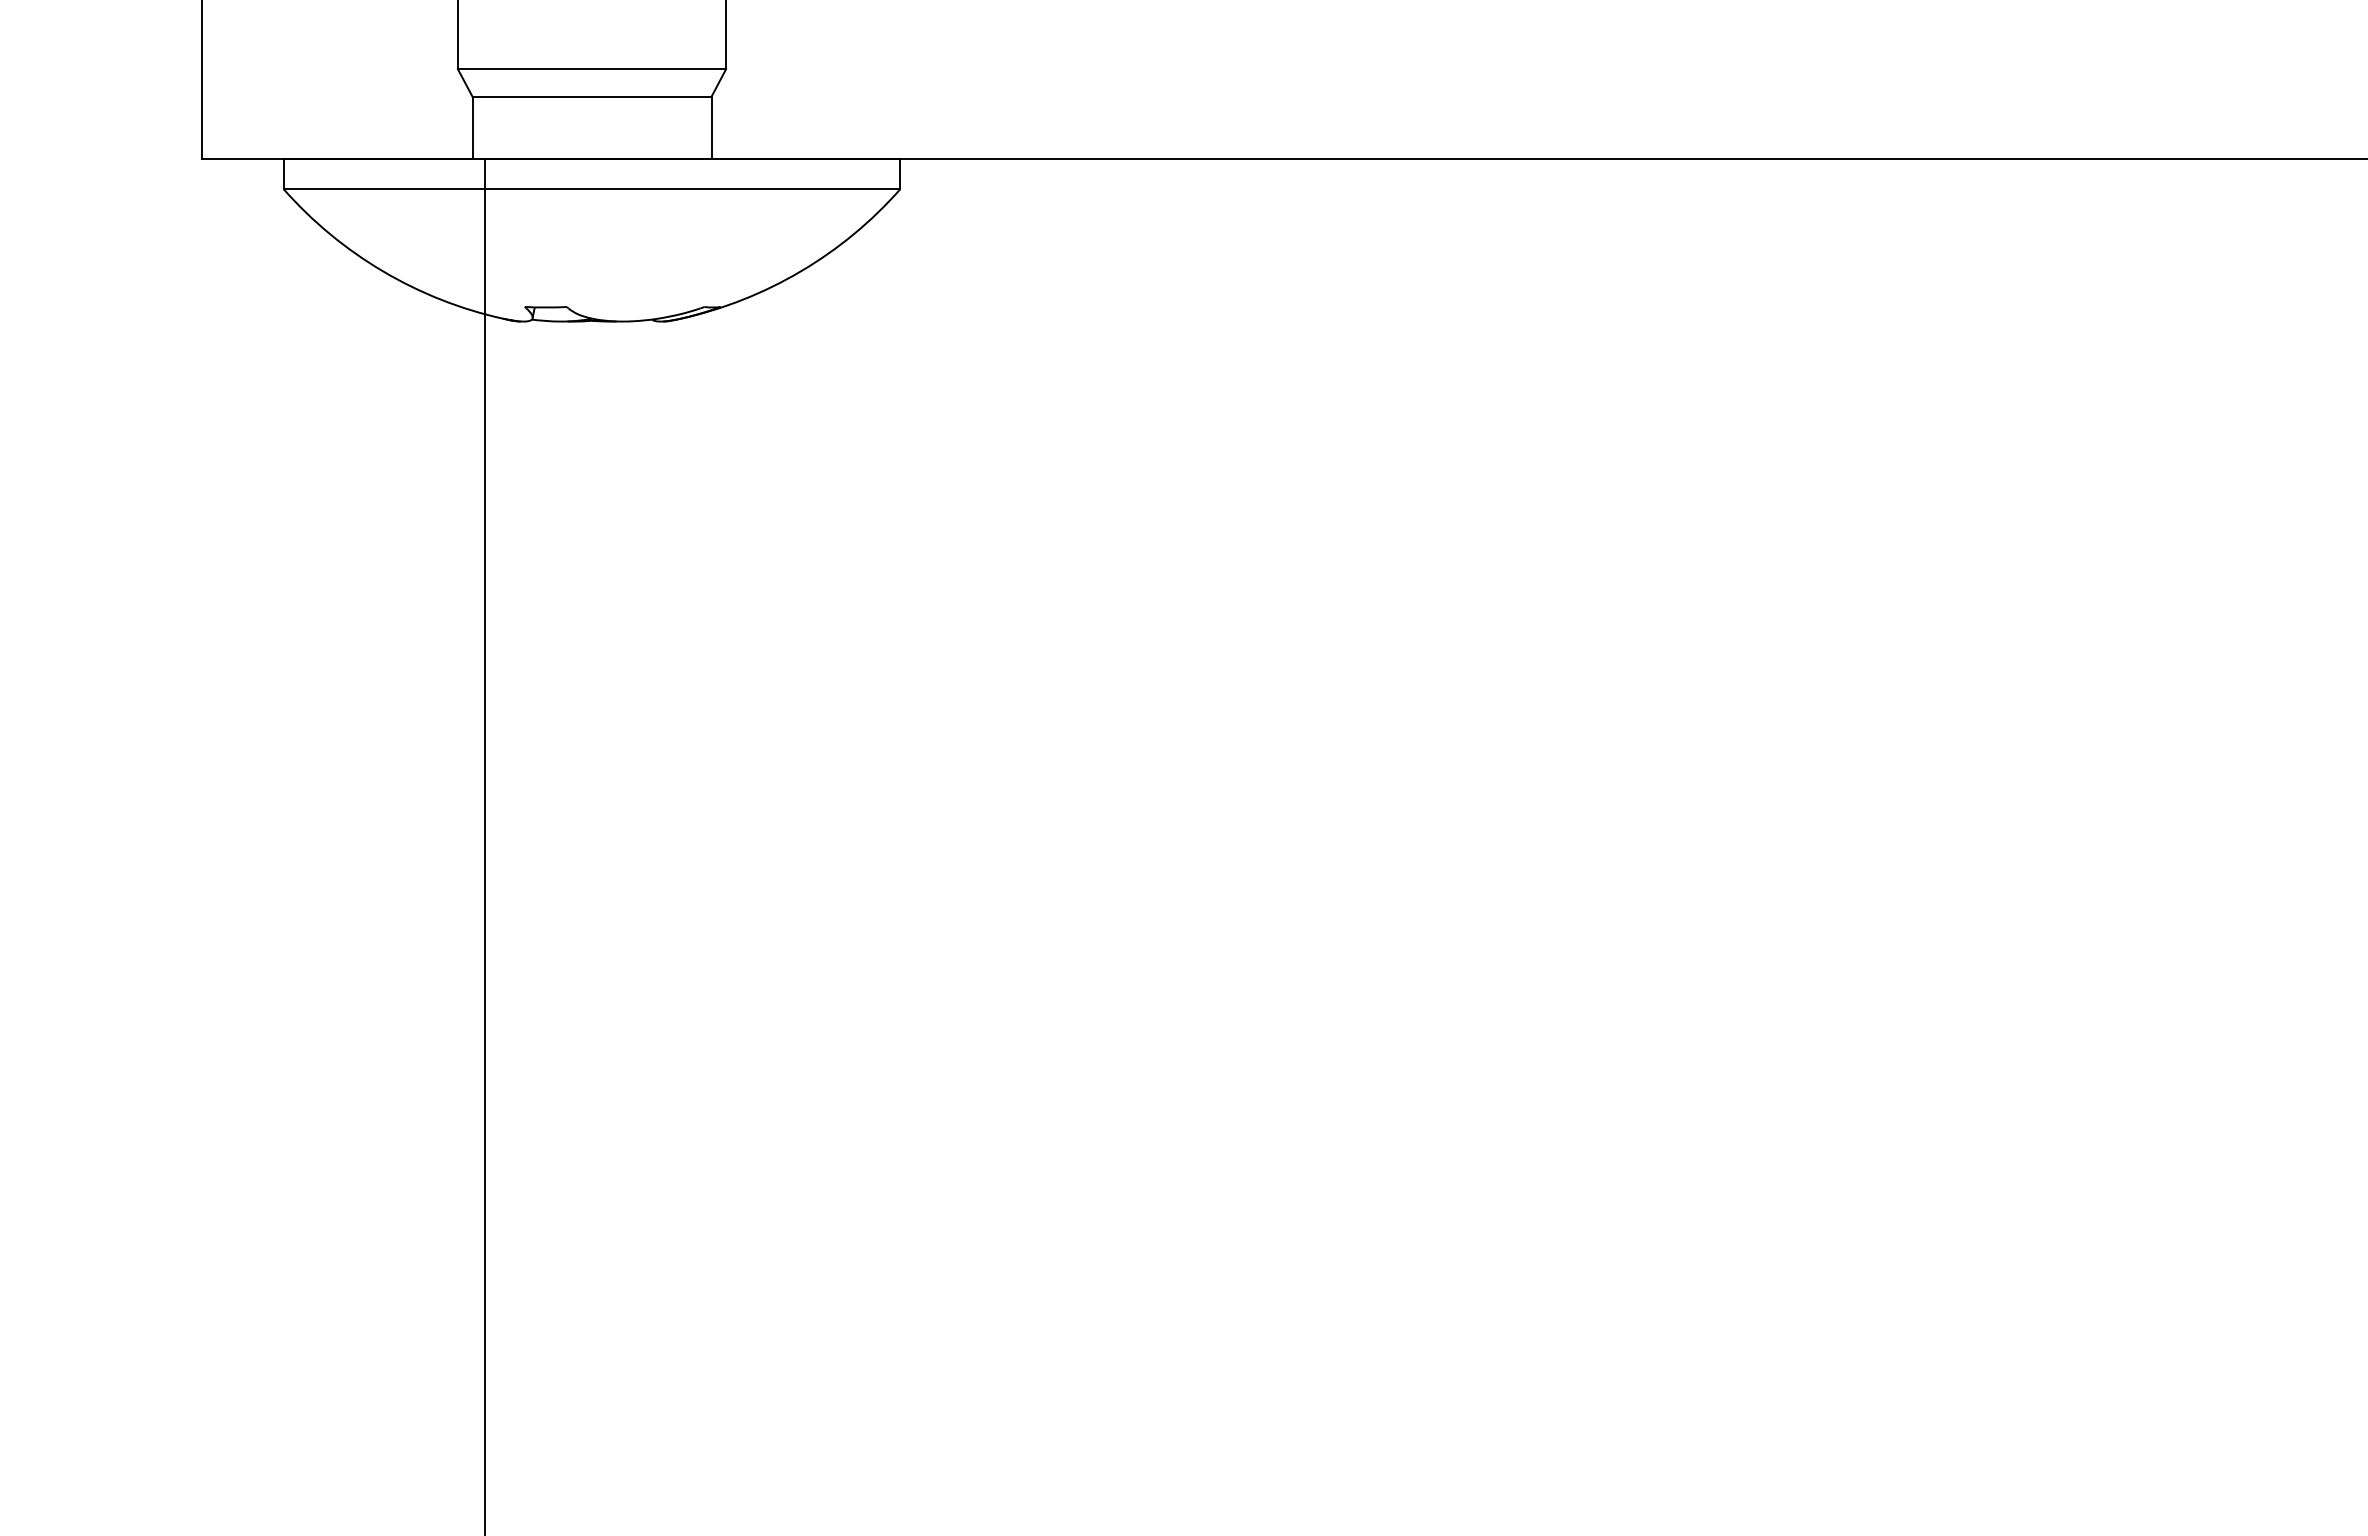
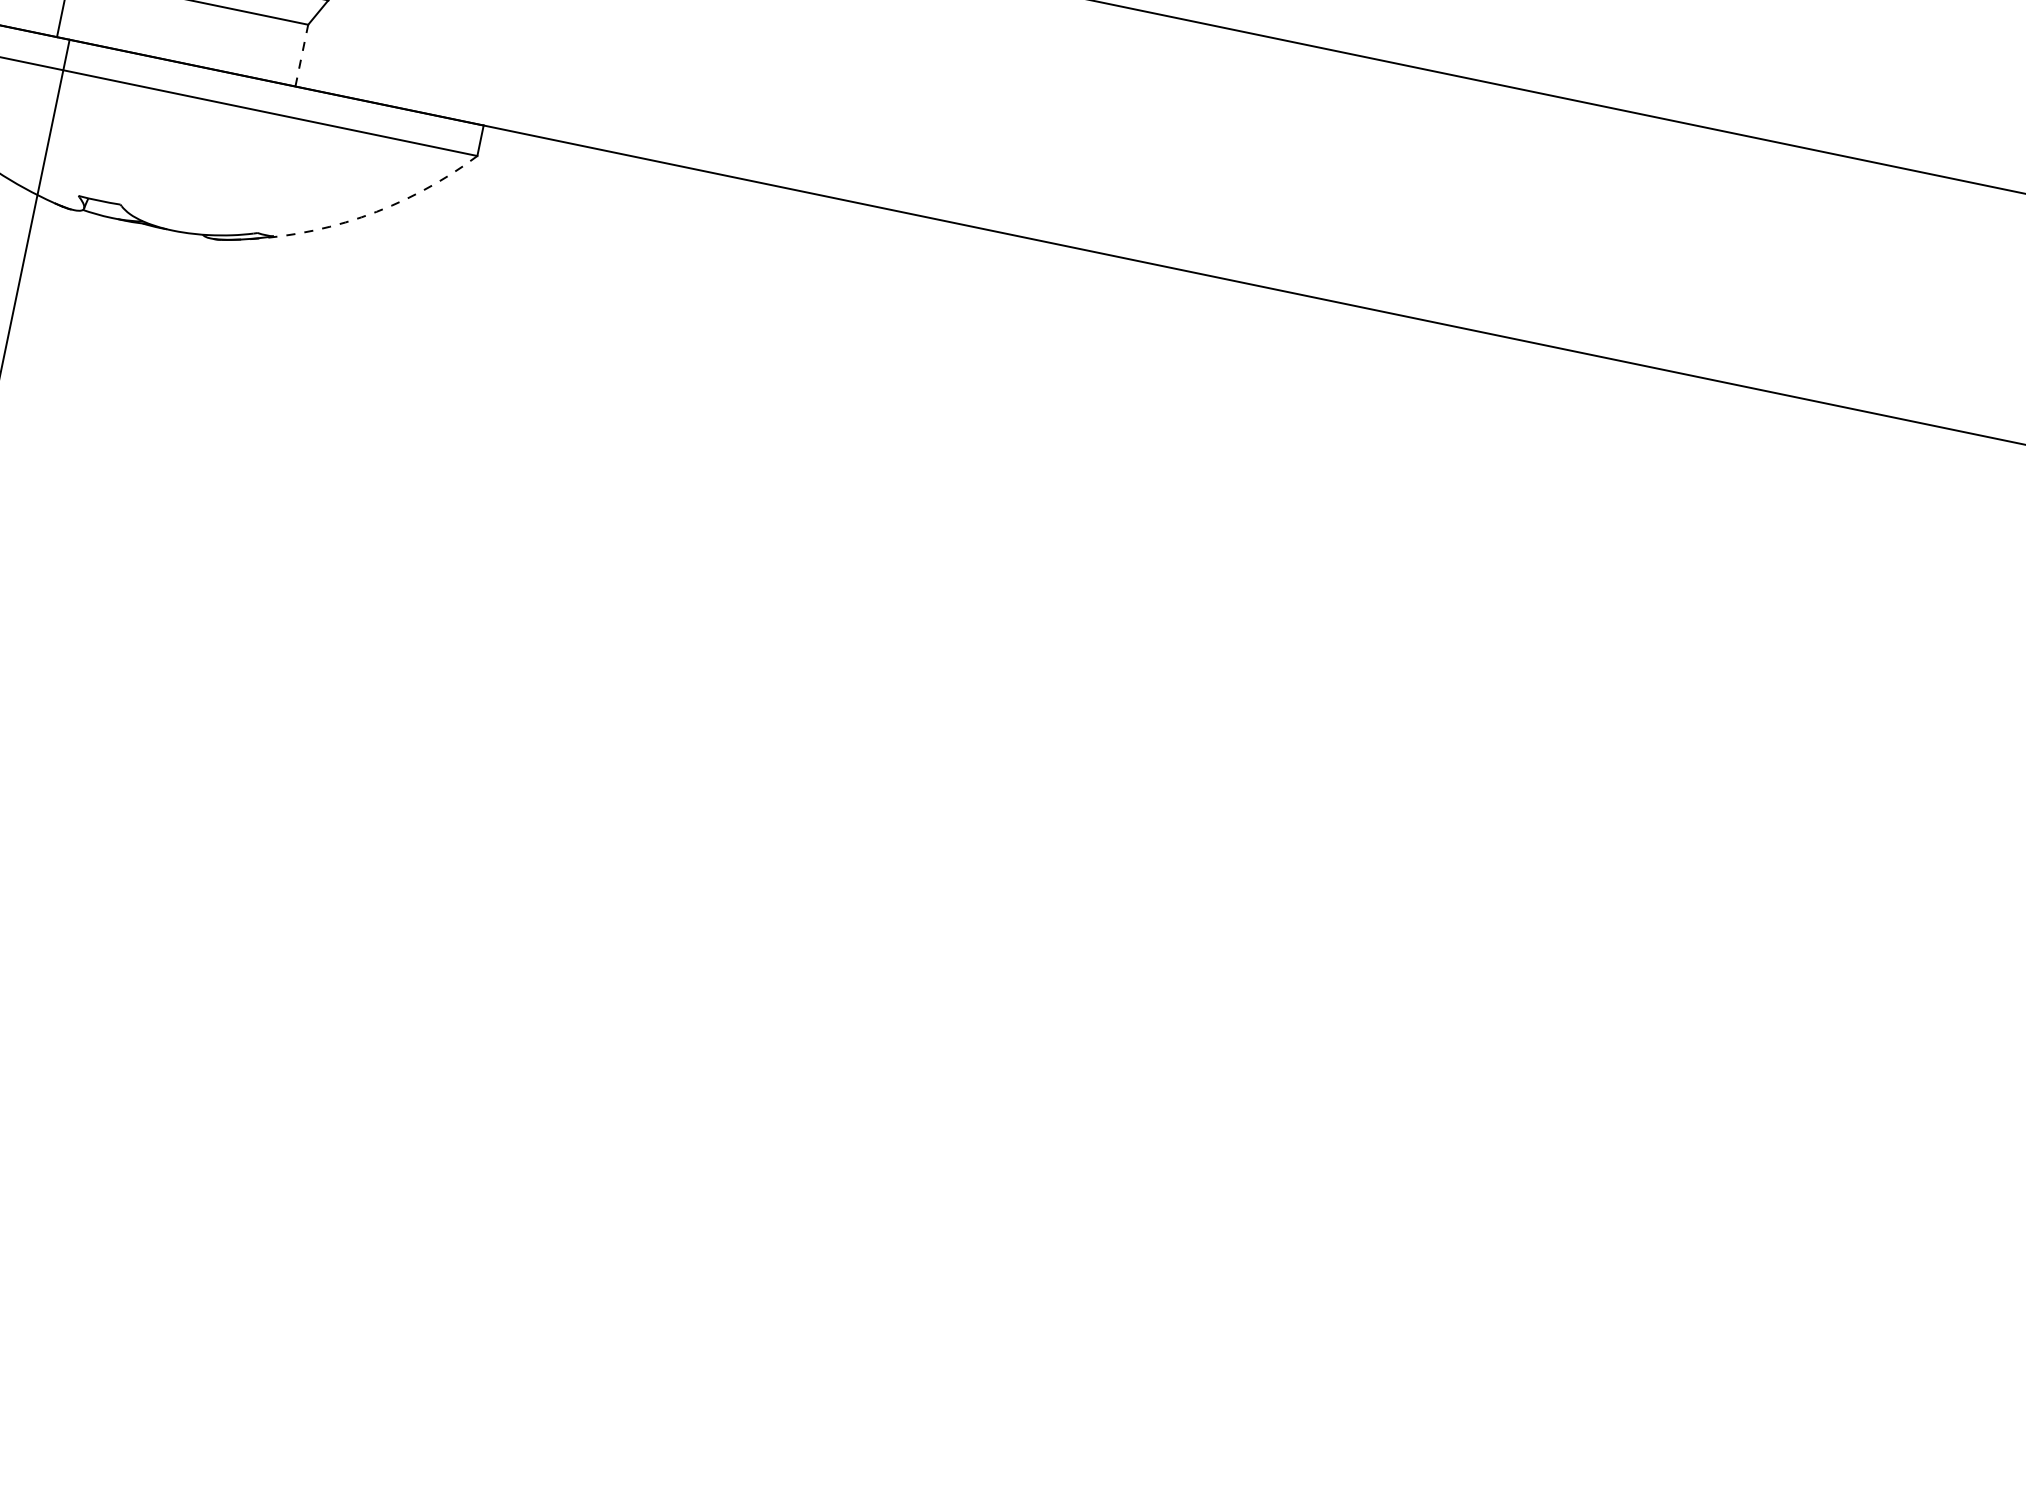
line: (711, 127) -> (301, 55), solid -> dashed
arc: (800, 271) -> (360, 217), solid -> dashed

